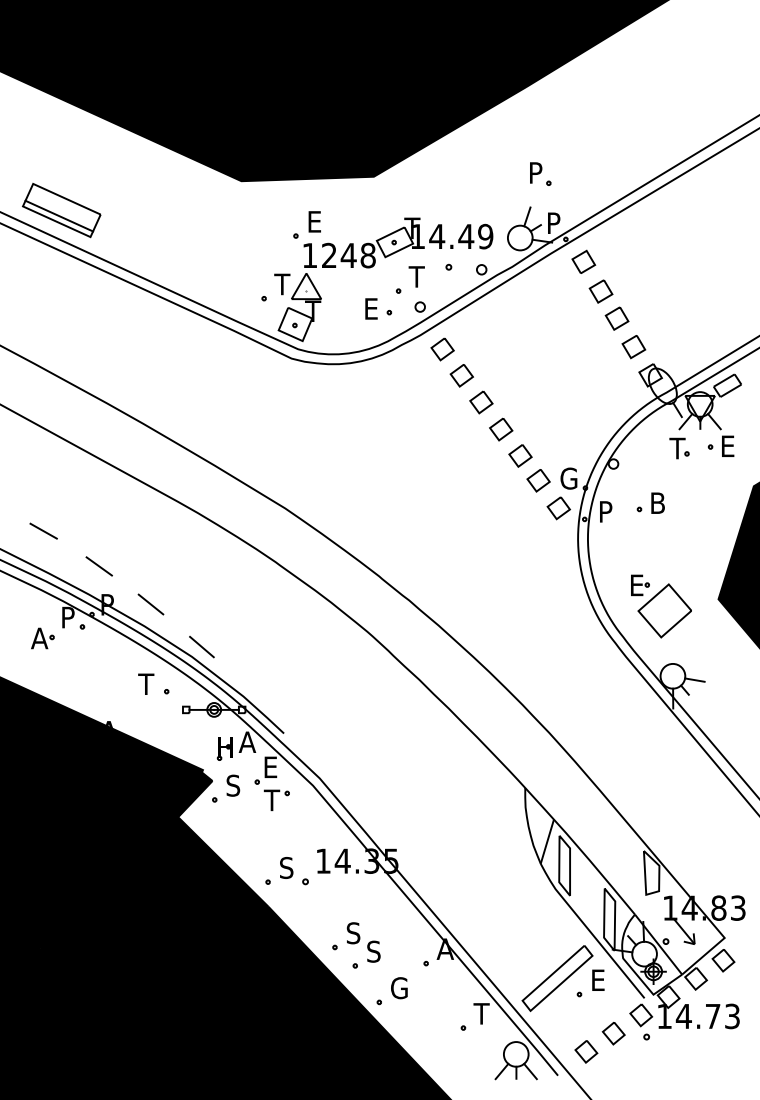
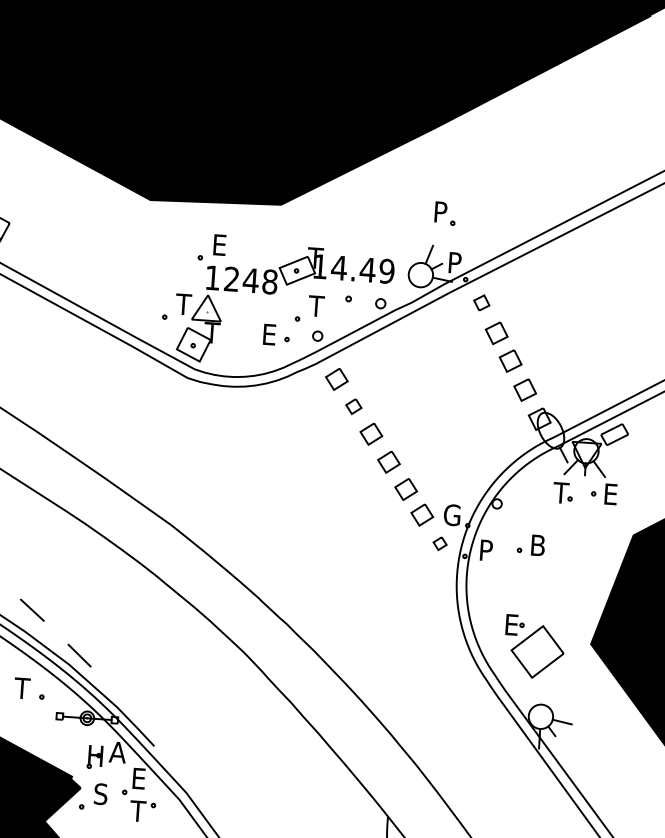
part: (583, 261) -> (481, 302), size x0.7
part: (461, 375) -> (353, 406), size x0.7
part: (558, 508) -> (439, 543), size x0.6

